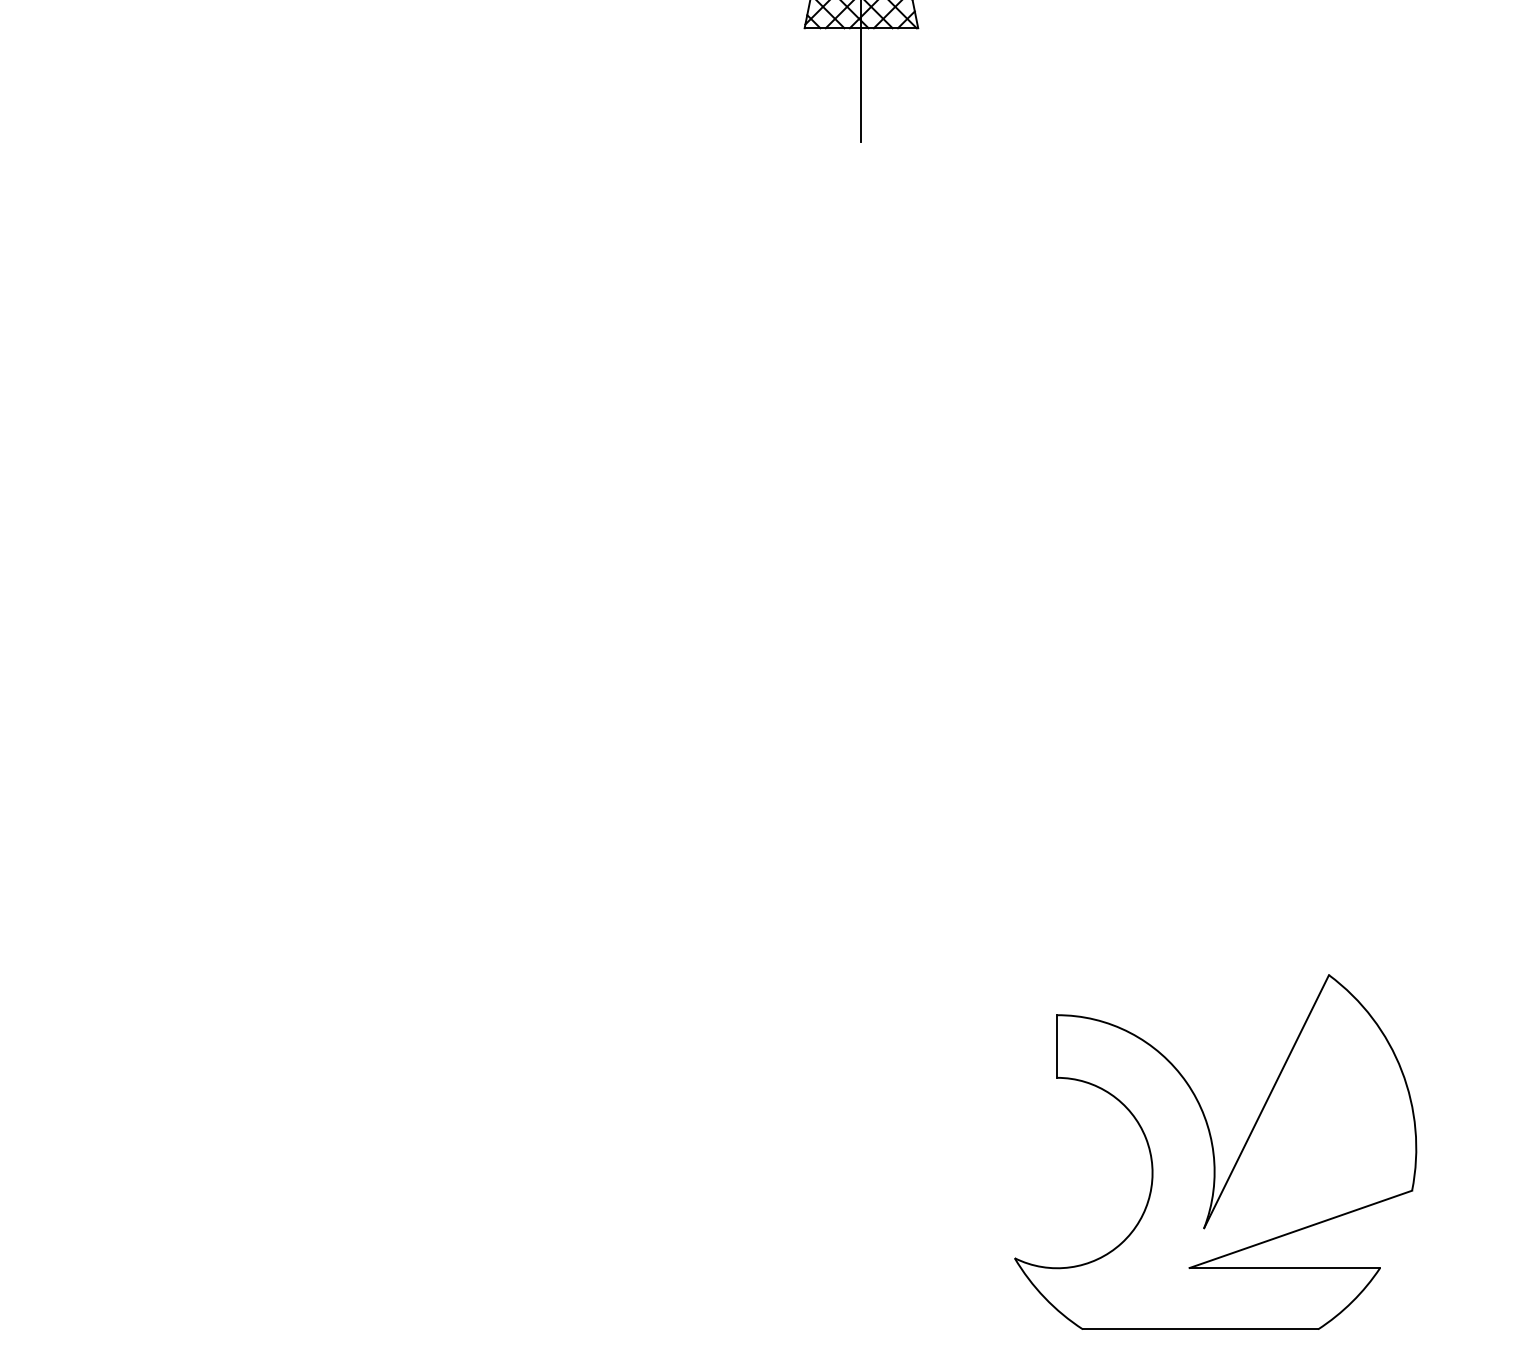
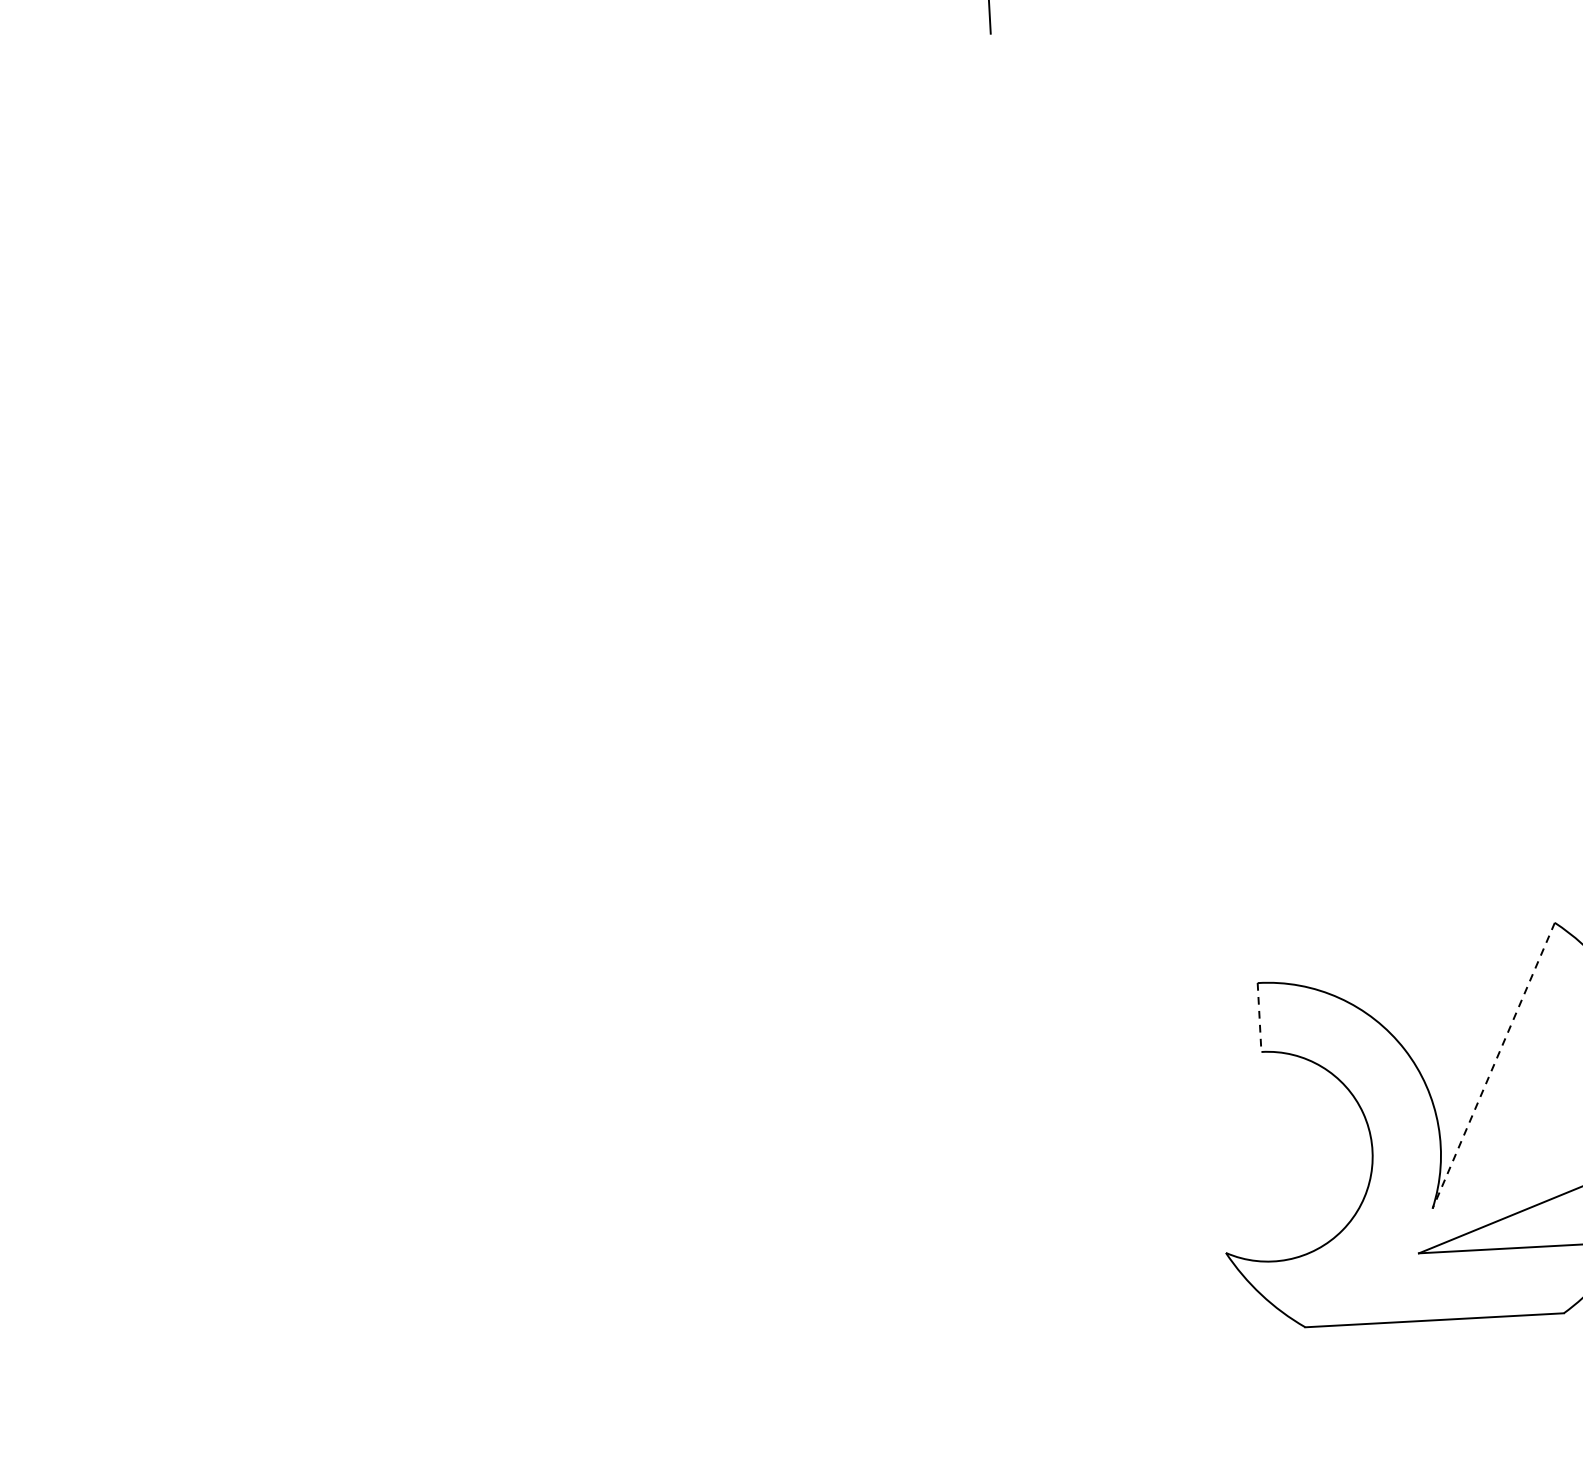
line: (1056, 1046) -> (1259, 1017), solid -> dashed
line: (1266, 1102) -> (1493, 1066), solid -> dashed

